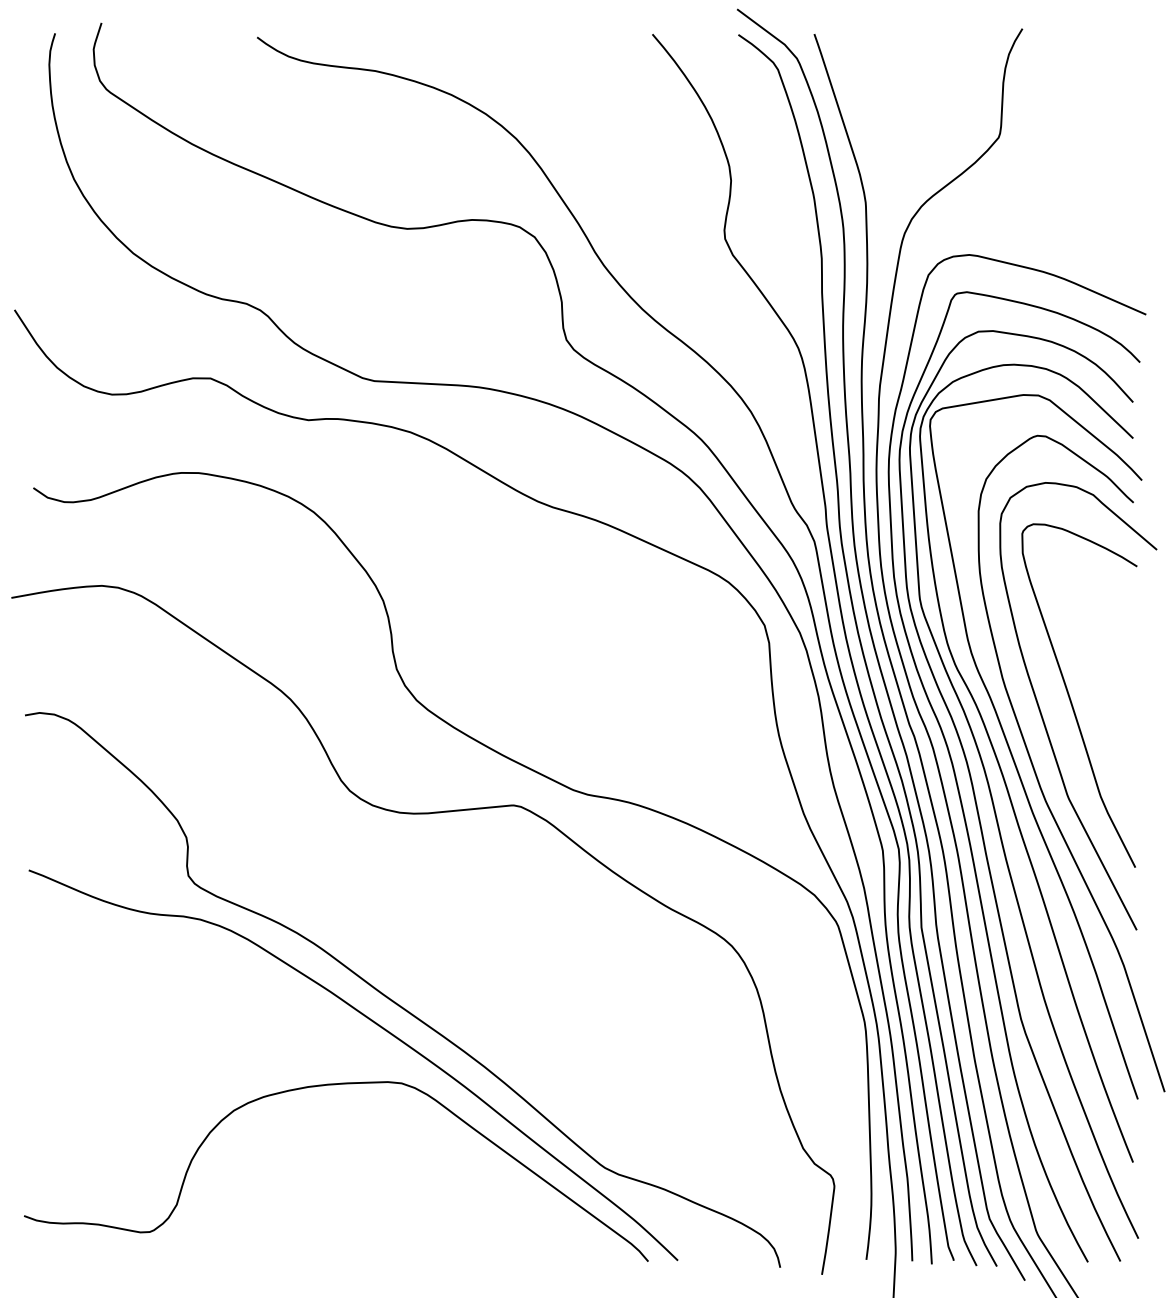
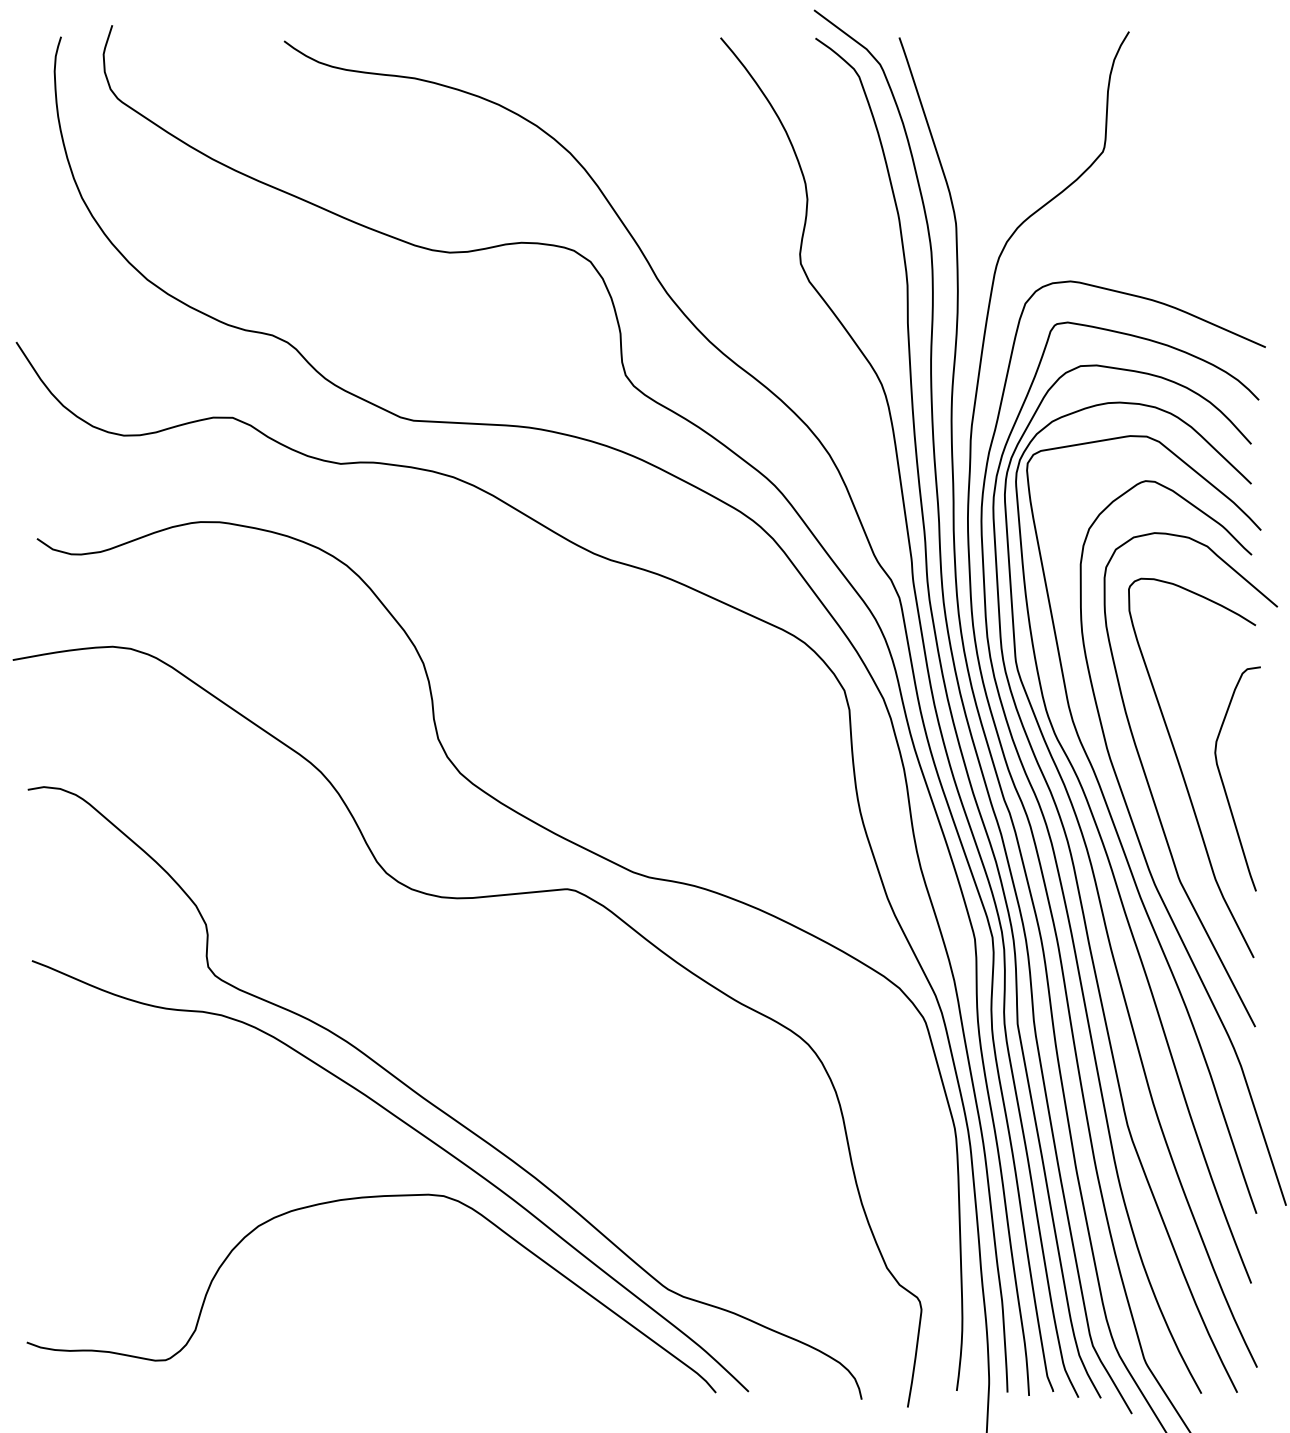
curve: (1107, 707) -> (1223, 781), added

